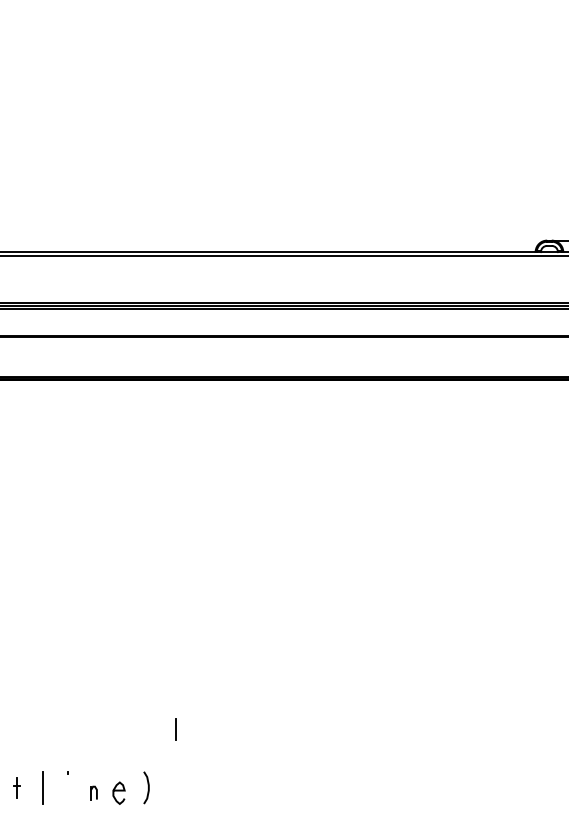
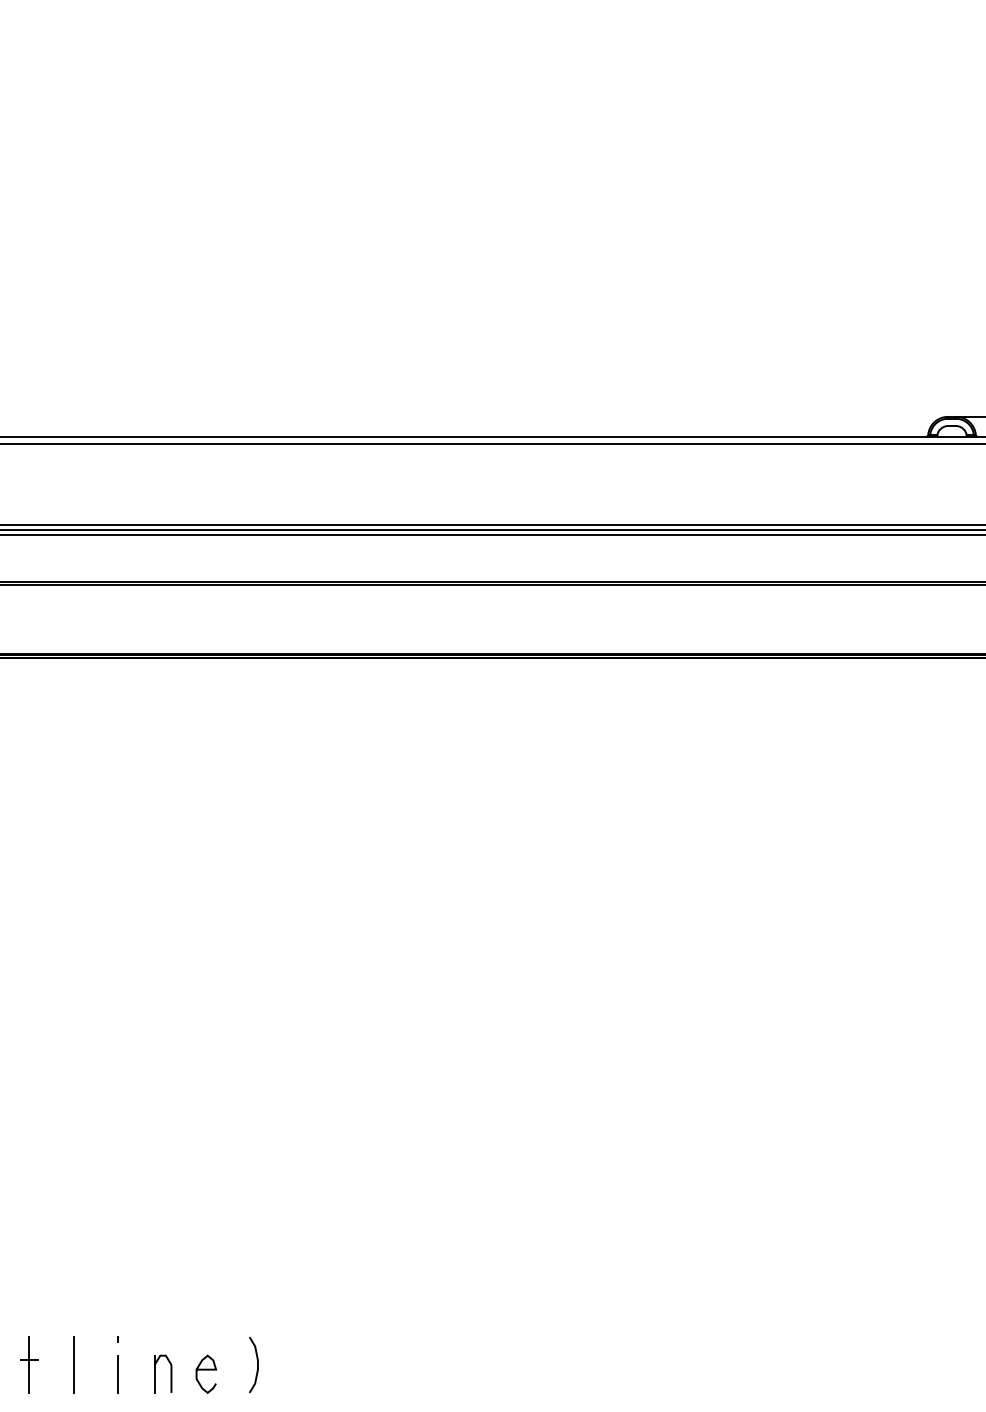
line: (175, 729) -> (117, 1374), moved
part: (16, 787) -> (28, 1364), size x1.67
part: (93, 792) -> (162, 1373), size x1.67

